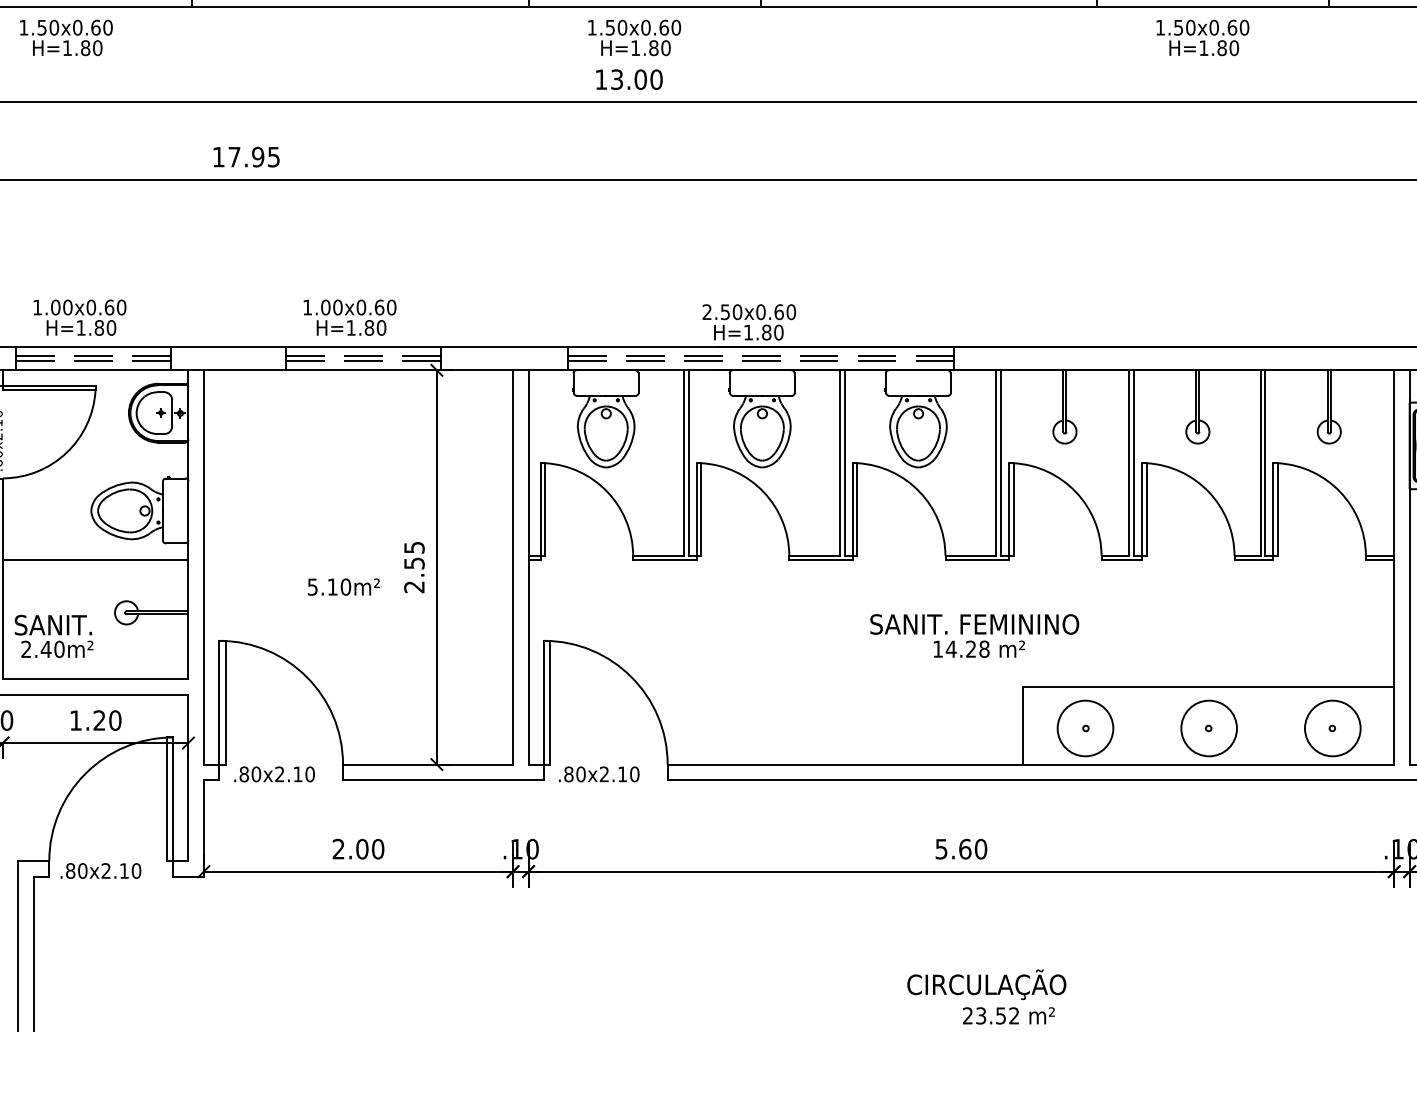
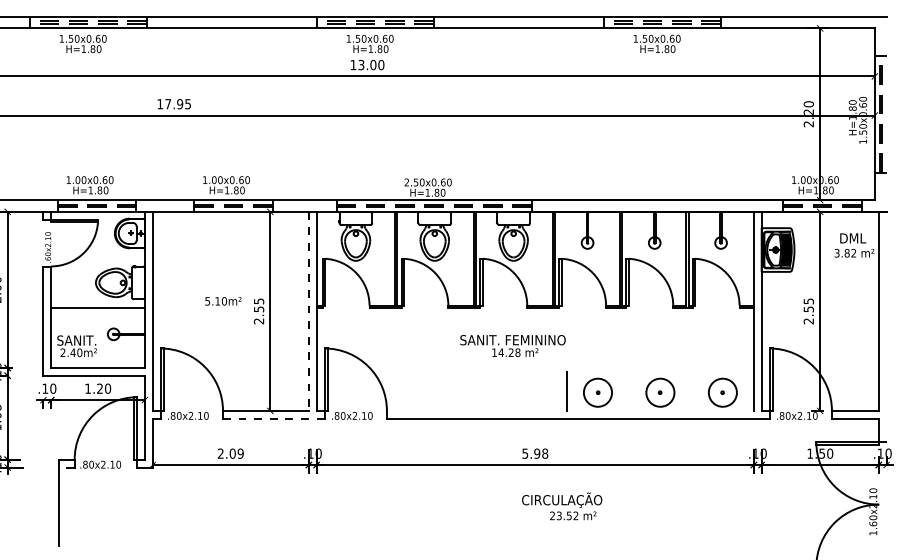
line: (512, 567) -> (308, 311), solid -> dashed
text: (344, 587) -> (223, 301), moved
text: (973, 634) -> (512, 345), moved
line: (1207, 686) -> (659, 371), removed
line: (1029, 763) -> (569, 410), removed
line: (443, 779) -> (273, 418), solid -> dashed
text: (377, 848) -> (240, 453), 2.00 -> 2.09
text: (973, 848) -> (541, 453), 5.60 -> 5.98
line: (33, 953) -> (66, 506), removed
text: (987, 997) -> (562, 506), moved

